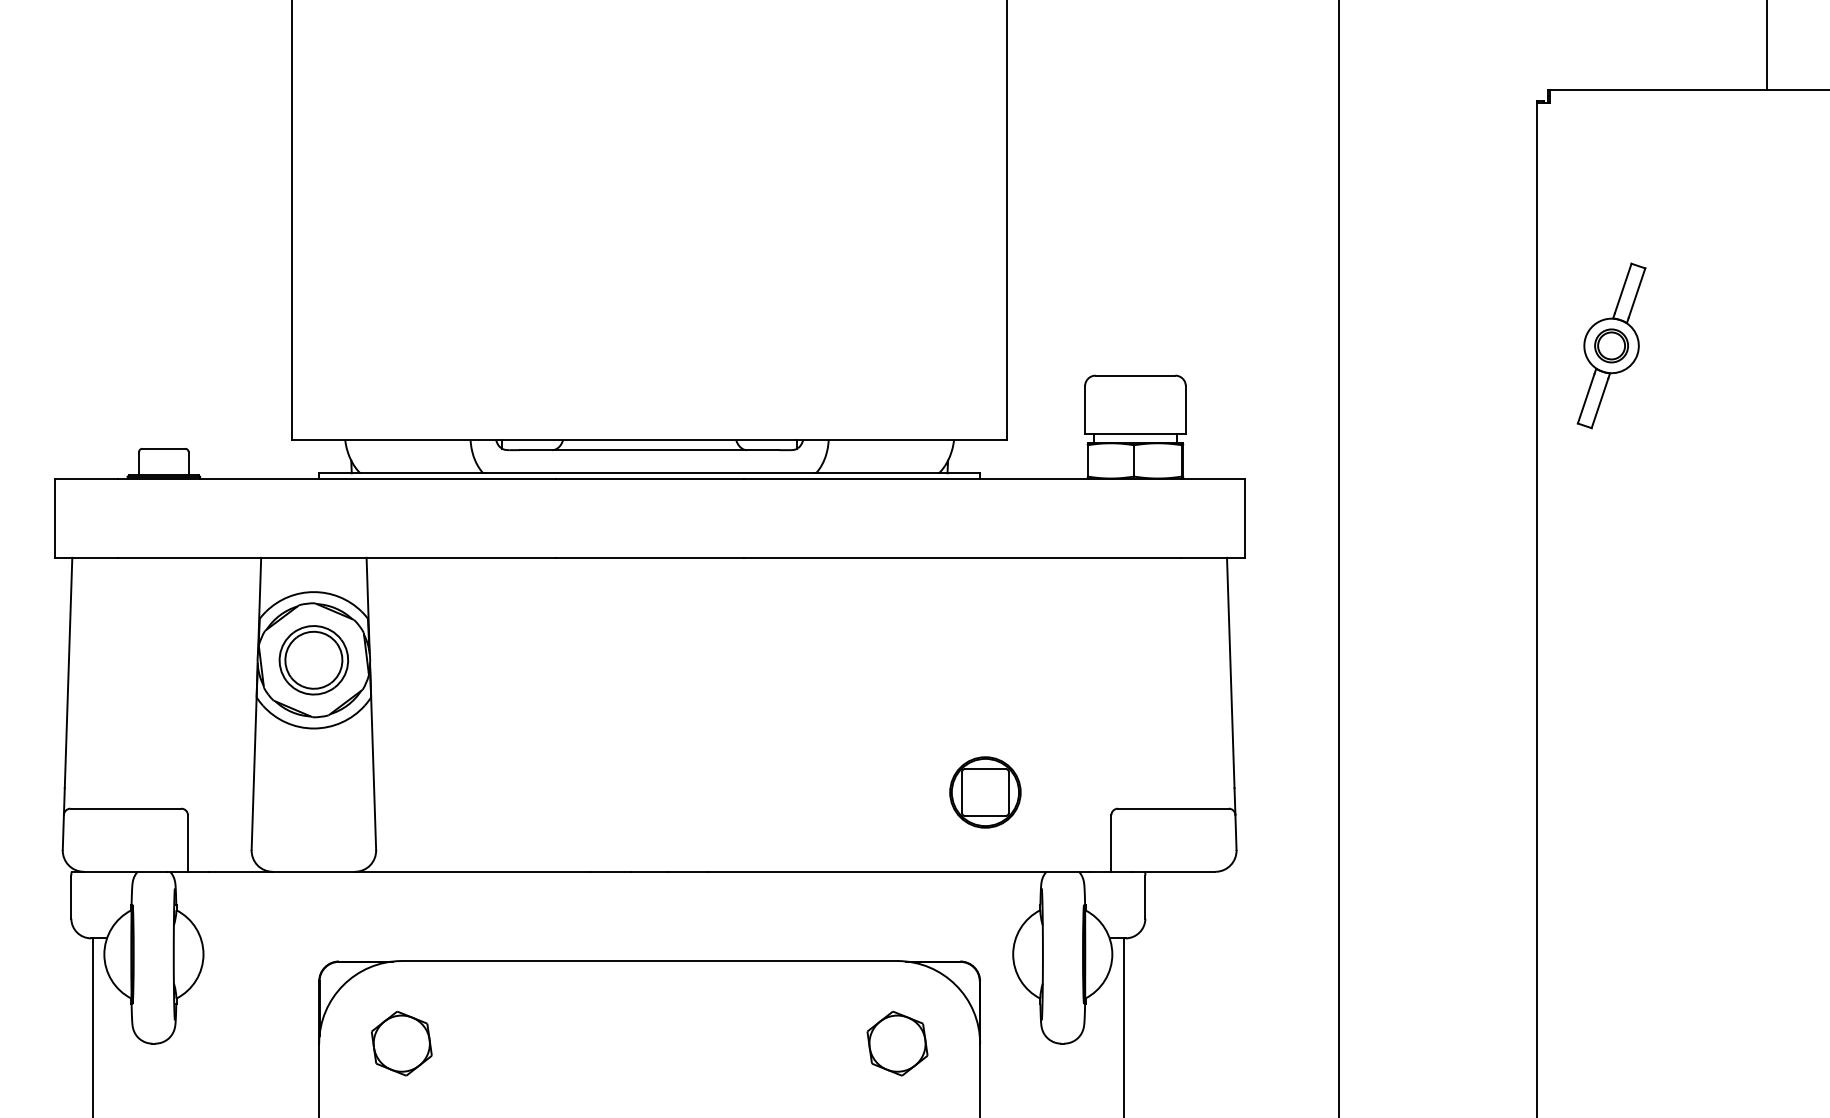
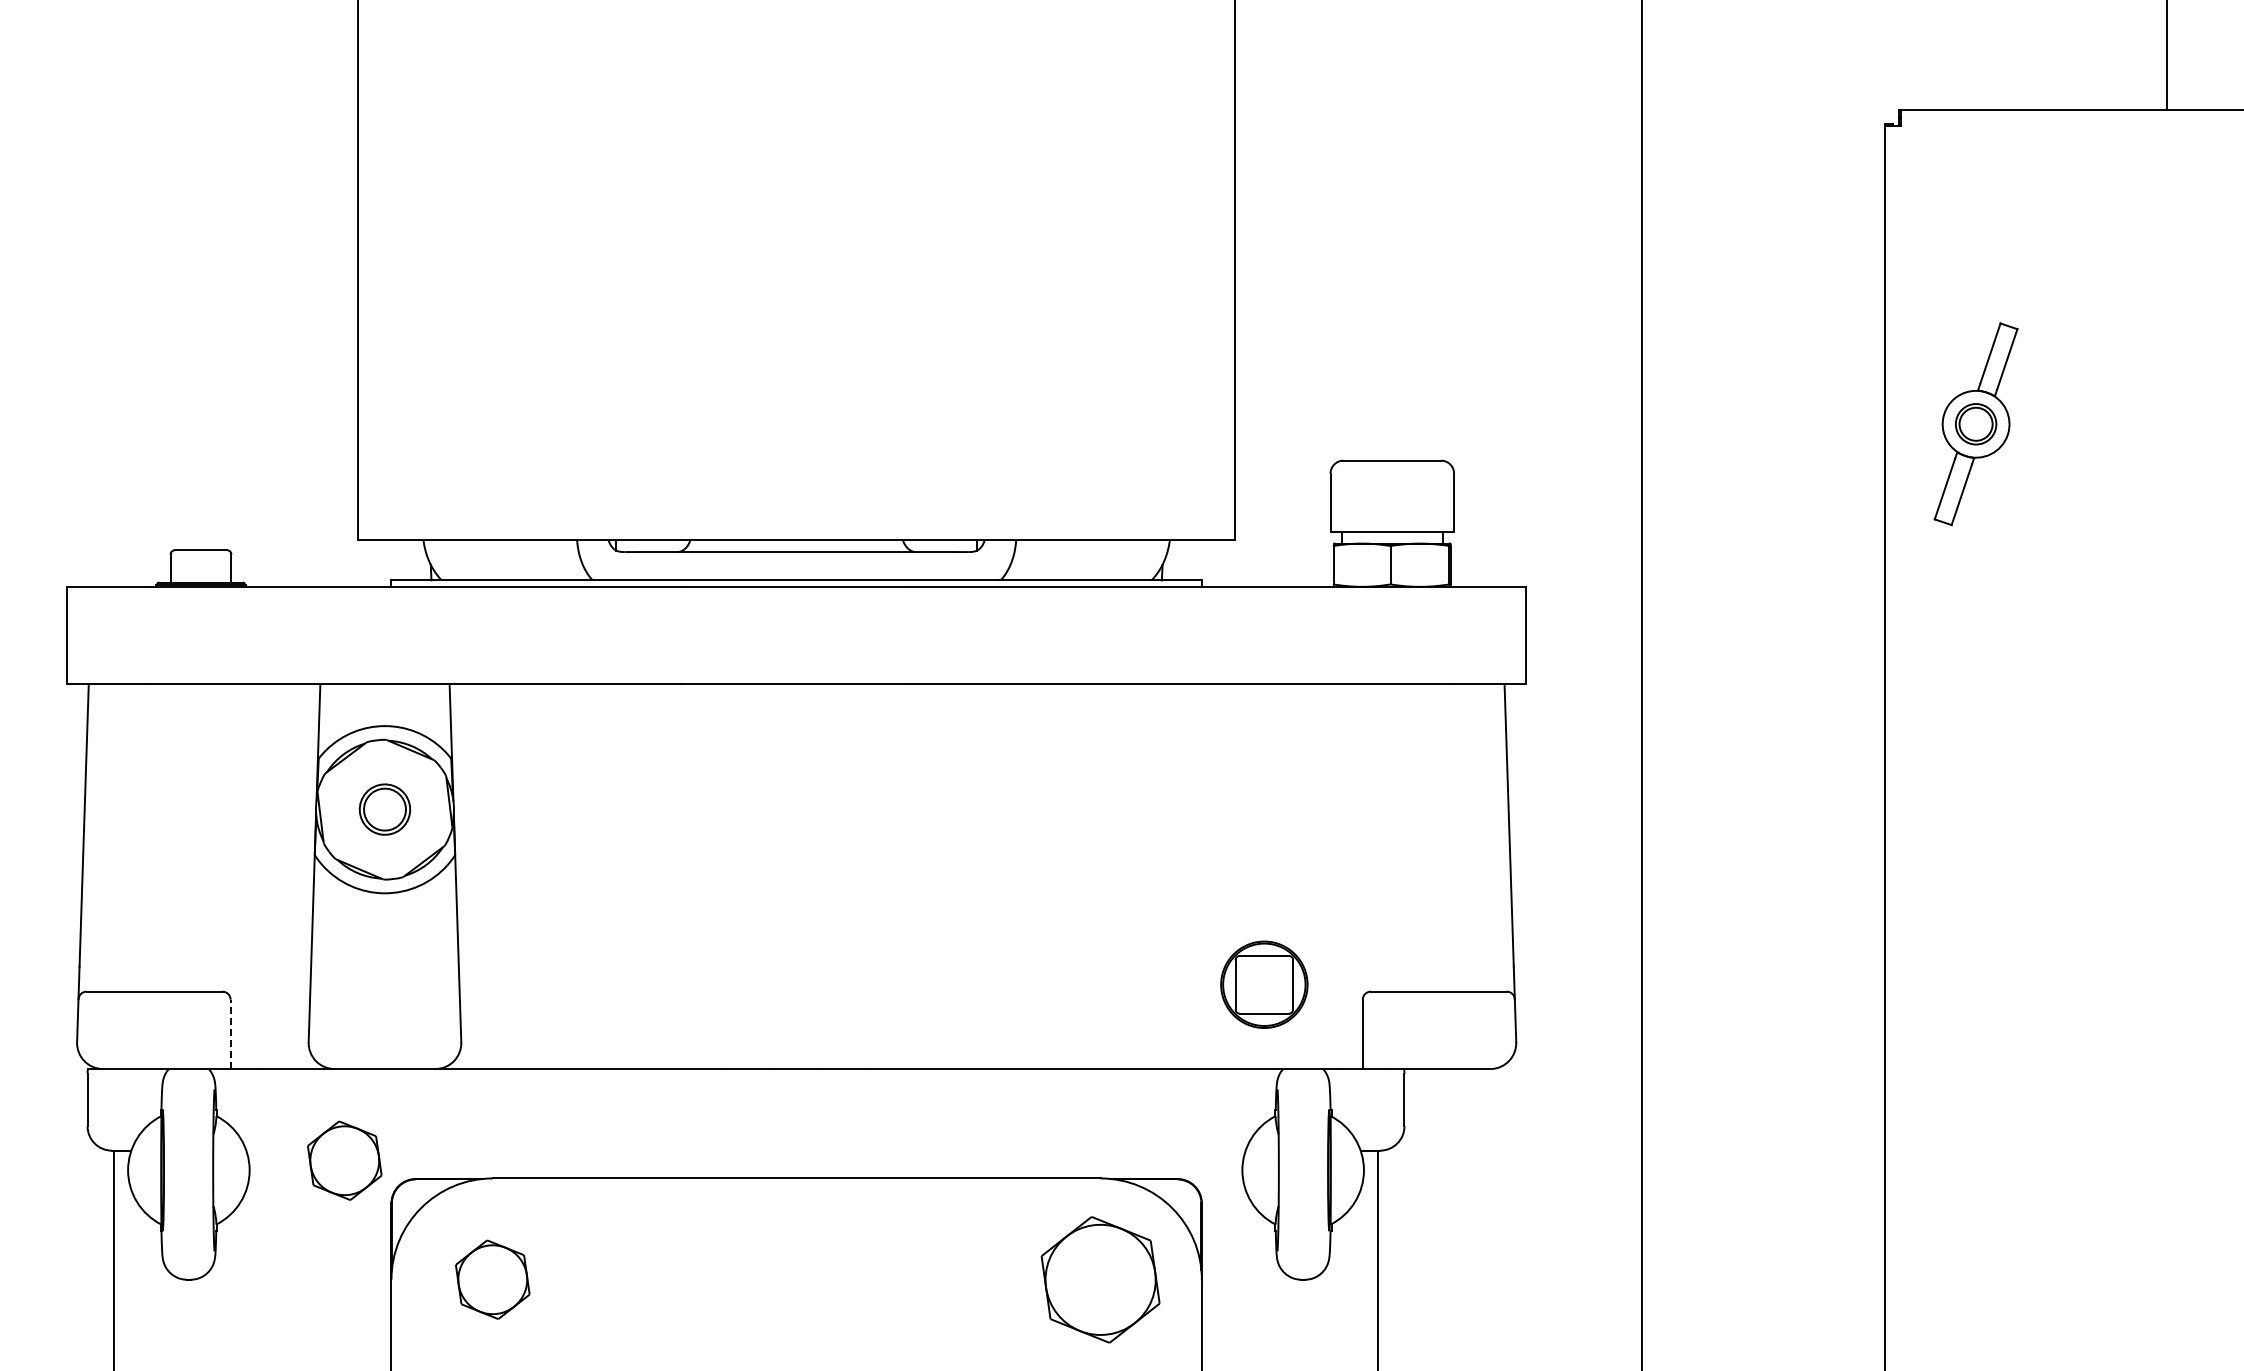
part: (313, 660) -> (384, 809), size x0.6
part: (985, 792) -> (1264, 984), moved
line: (187, 843) -> (230, 1034), solid -> dashed
part: (280, 946) -> (344, 1160), added
part: (897, 1043) -> (1100, 1279), size x1.6

